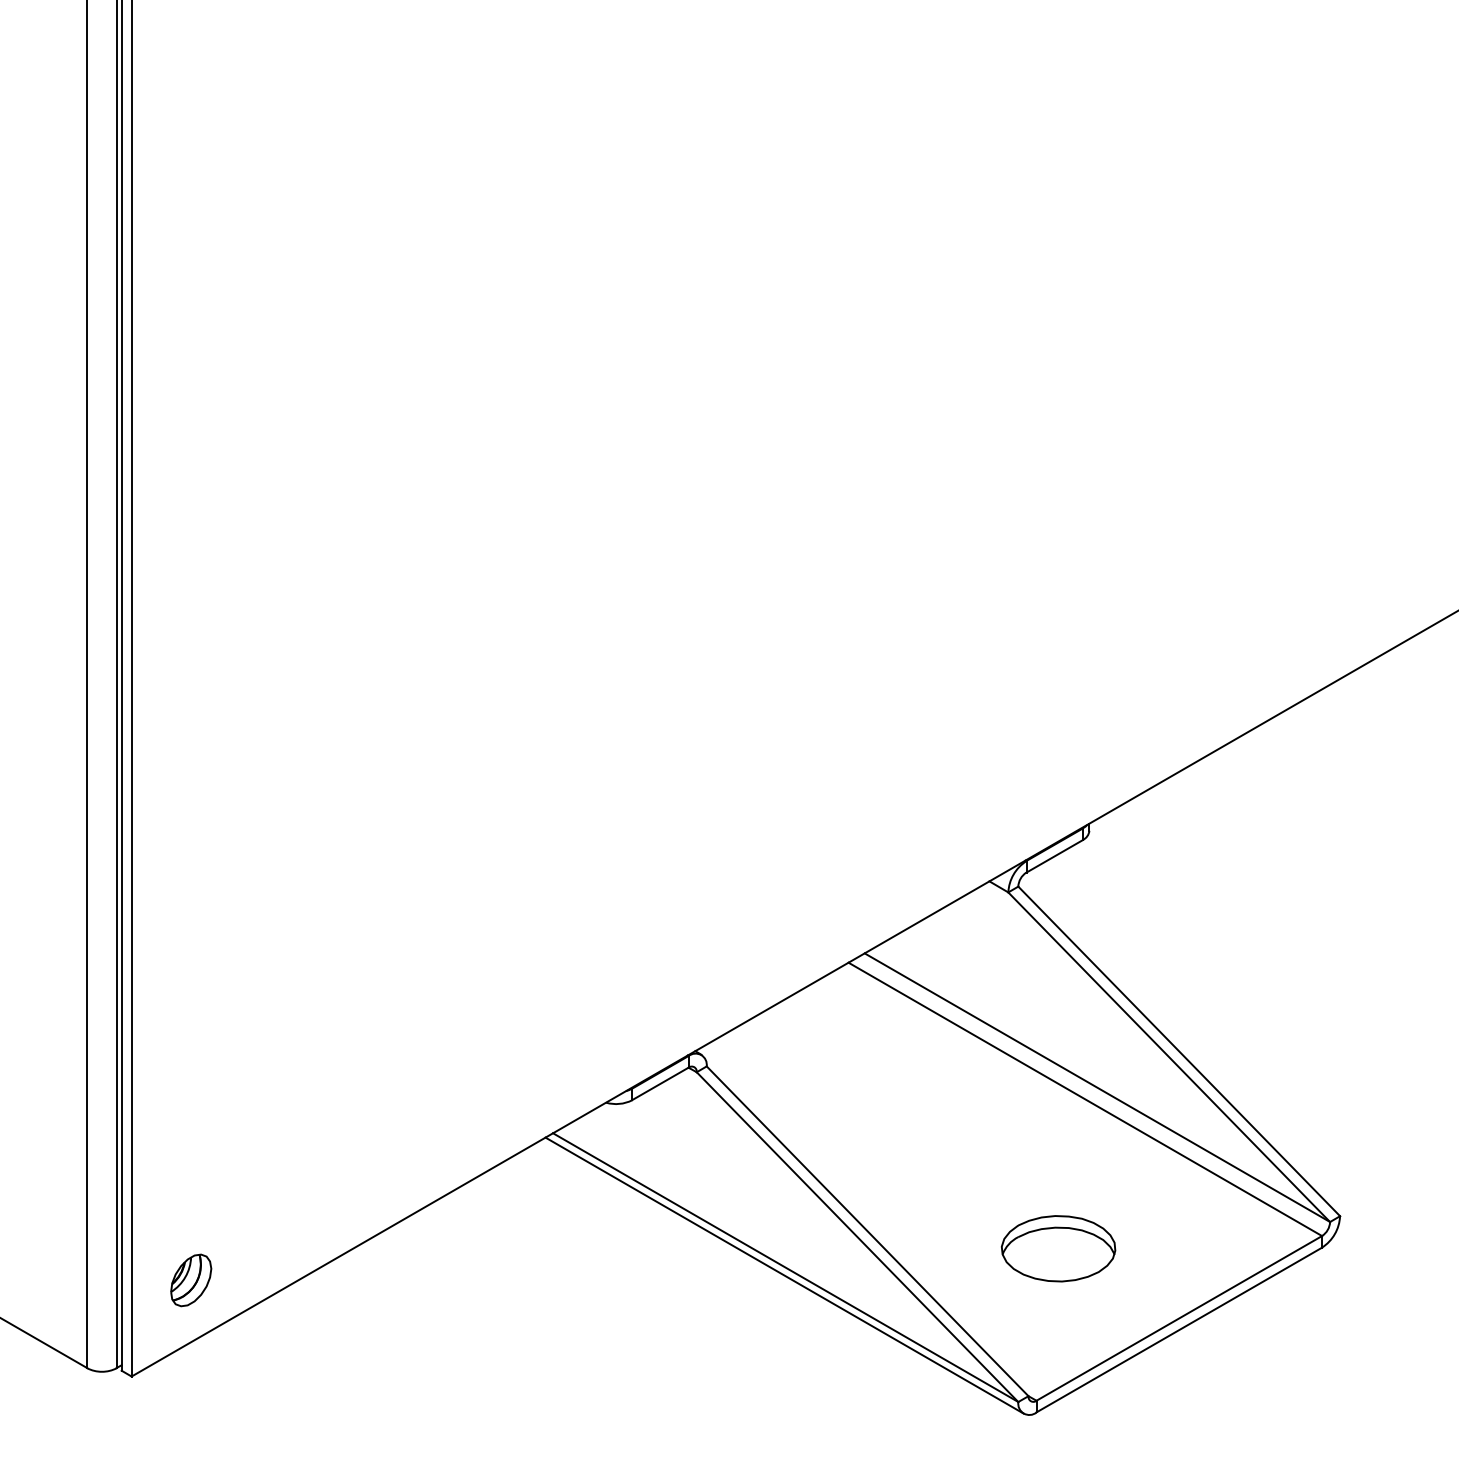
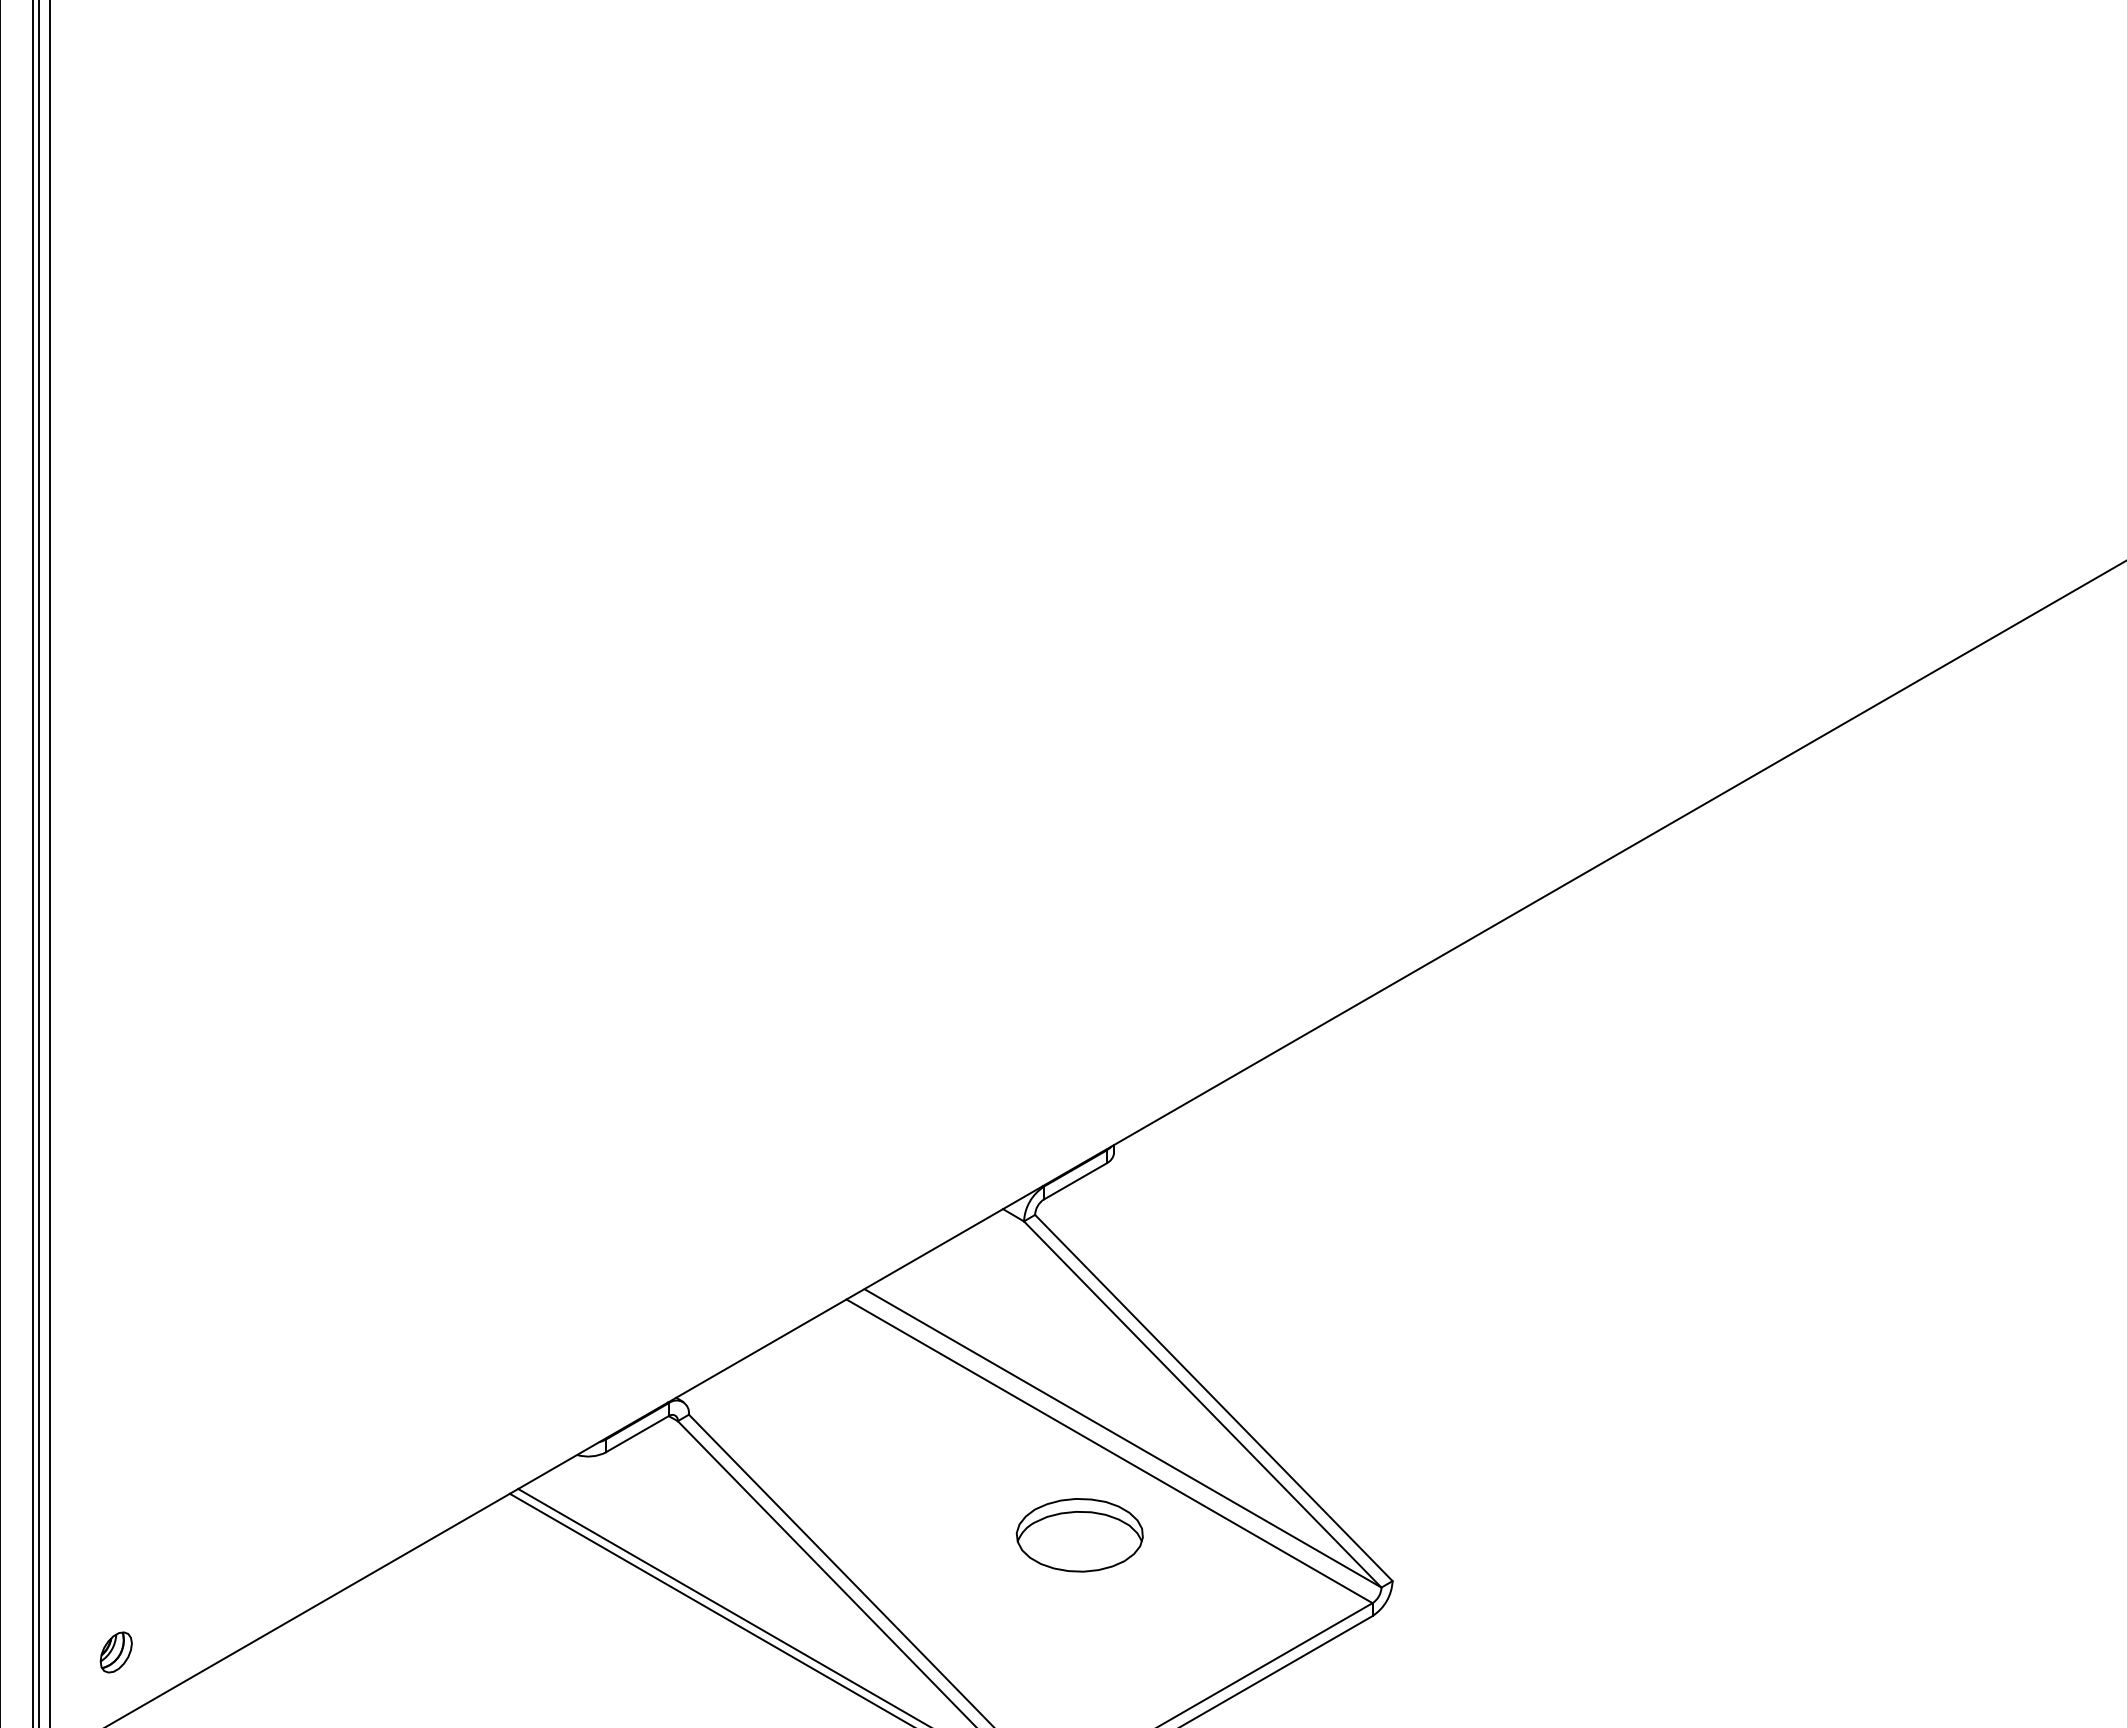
part: (1058, 1248) -> (1079, 1535), moved
part: (191, 1280) -> (116, 1652), size x0.7

